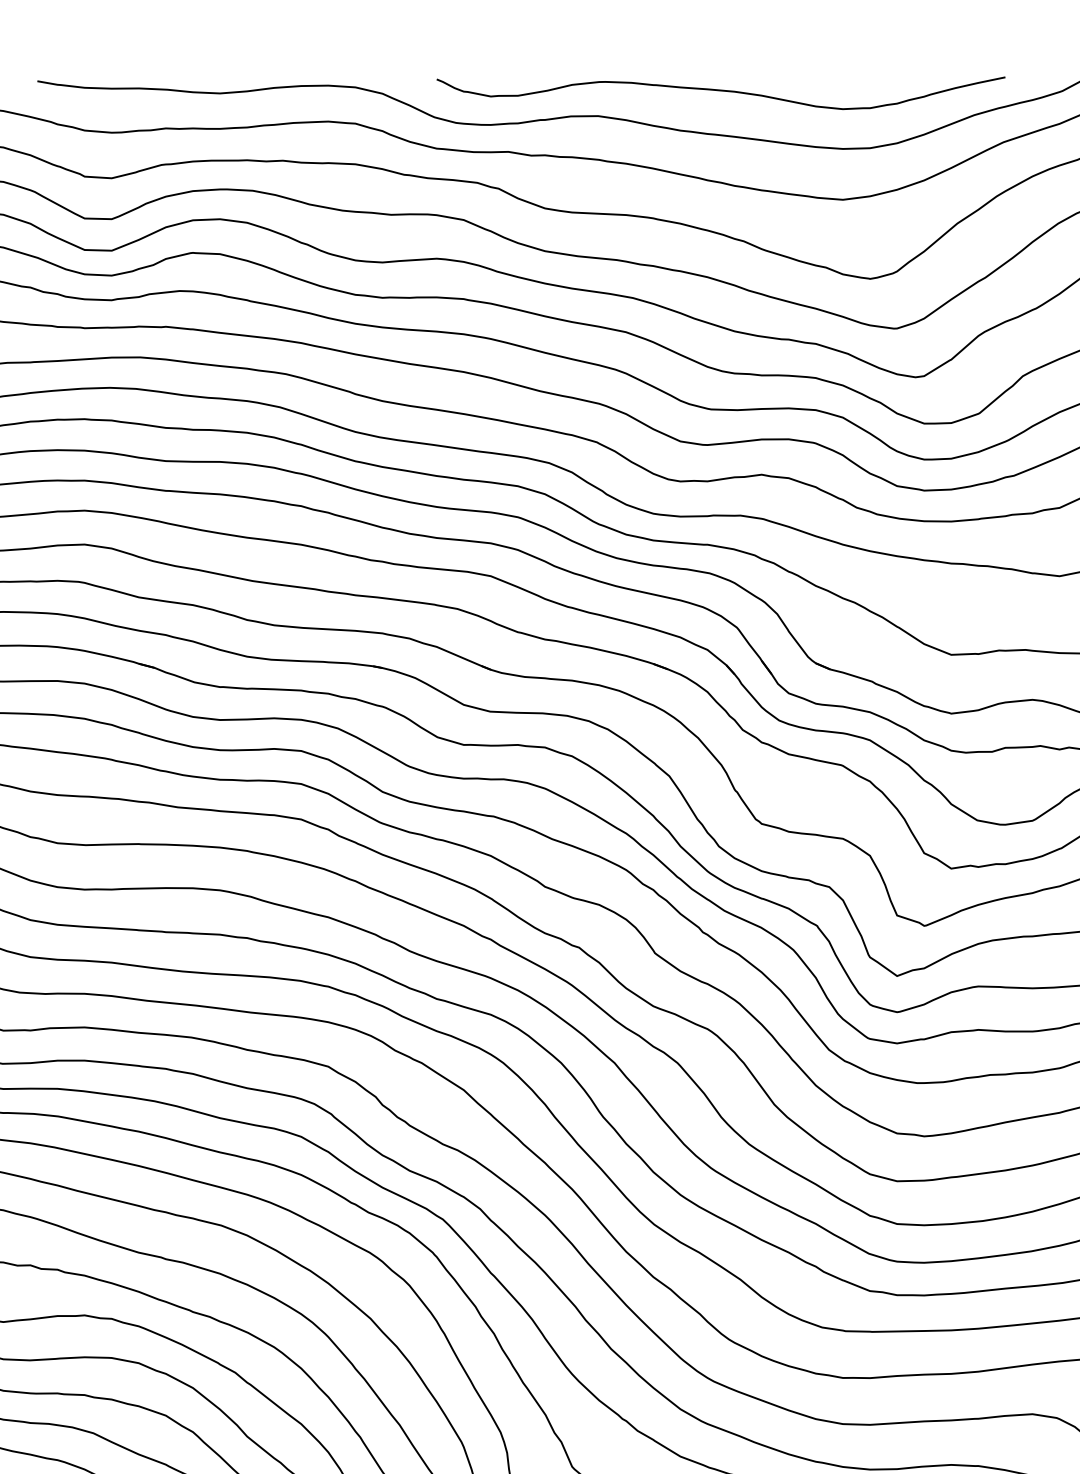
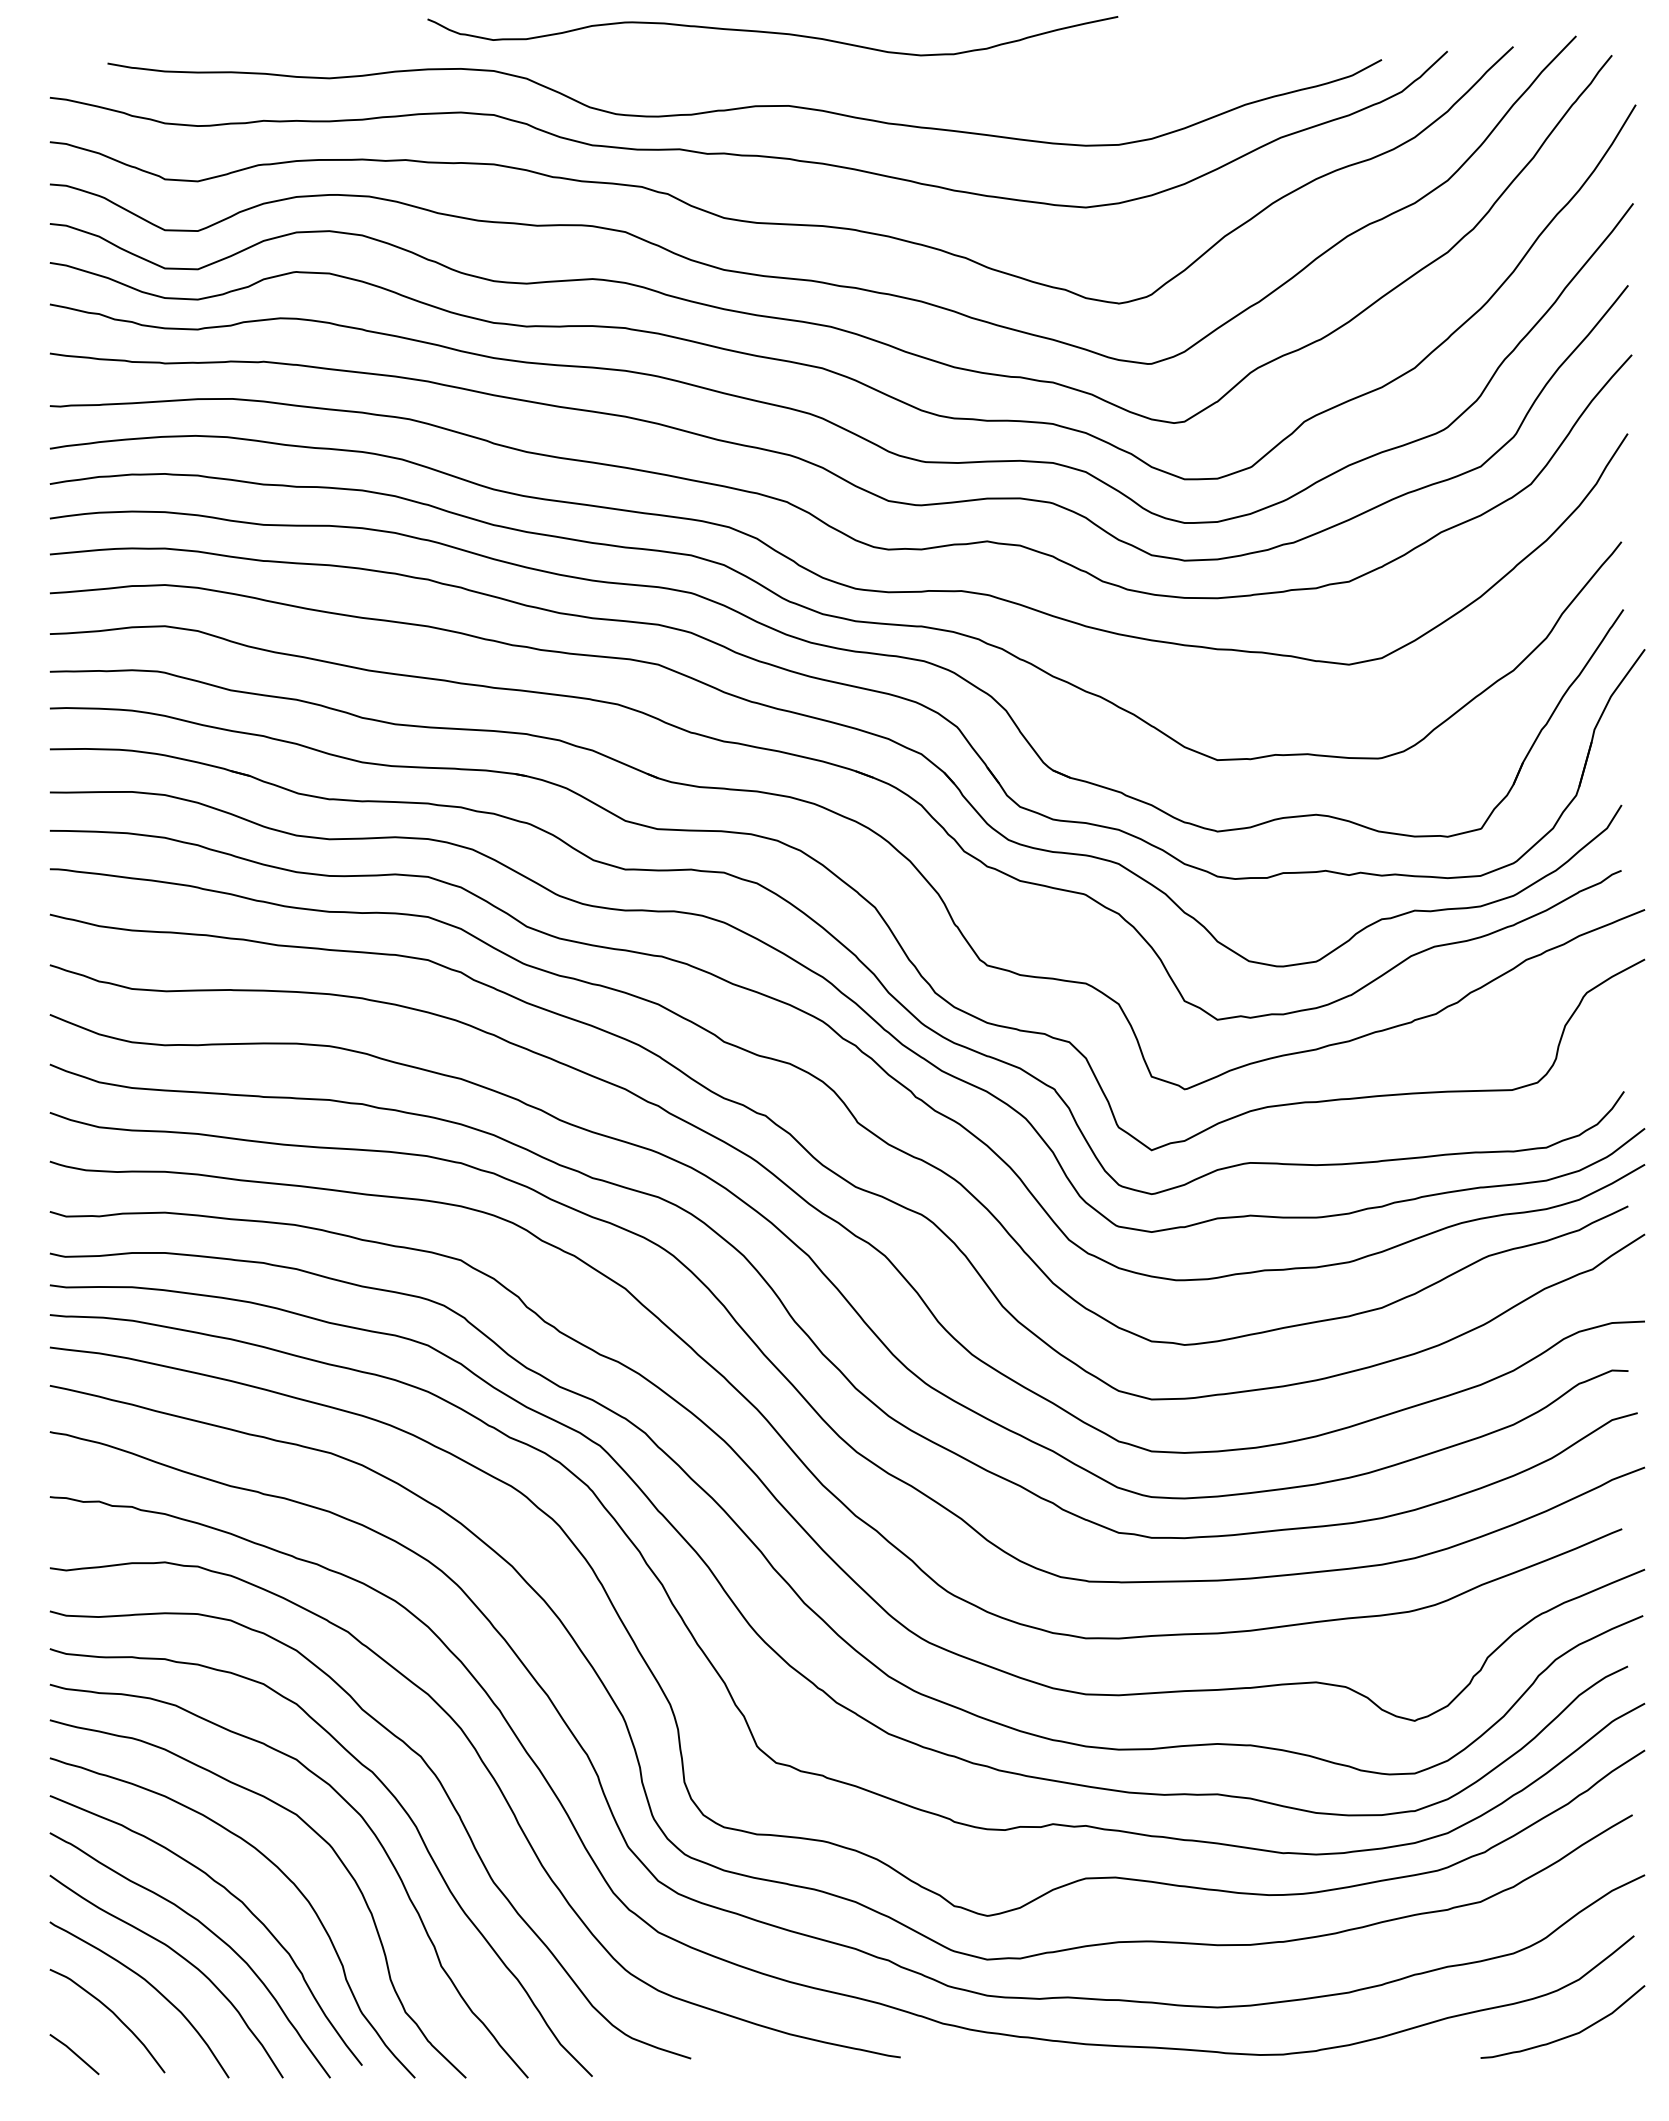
curve: (720, 91) -> (772, 33), moved

